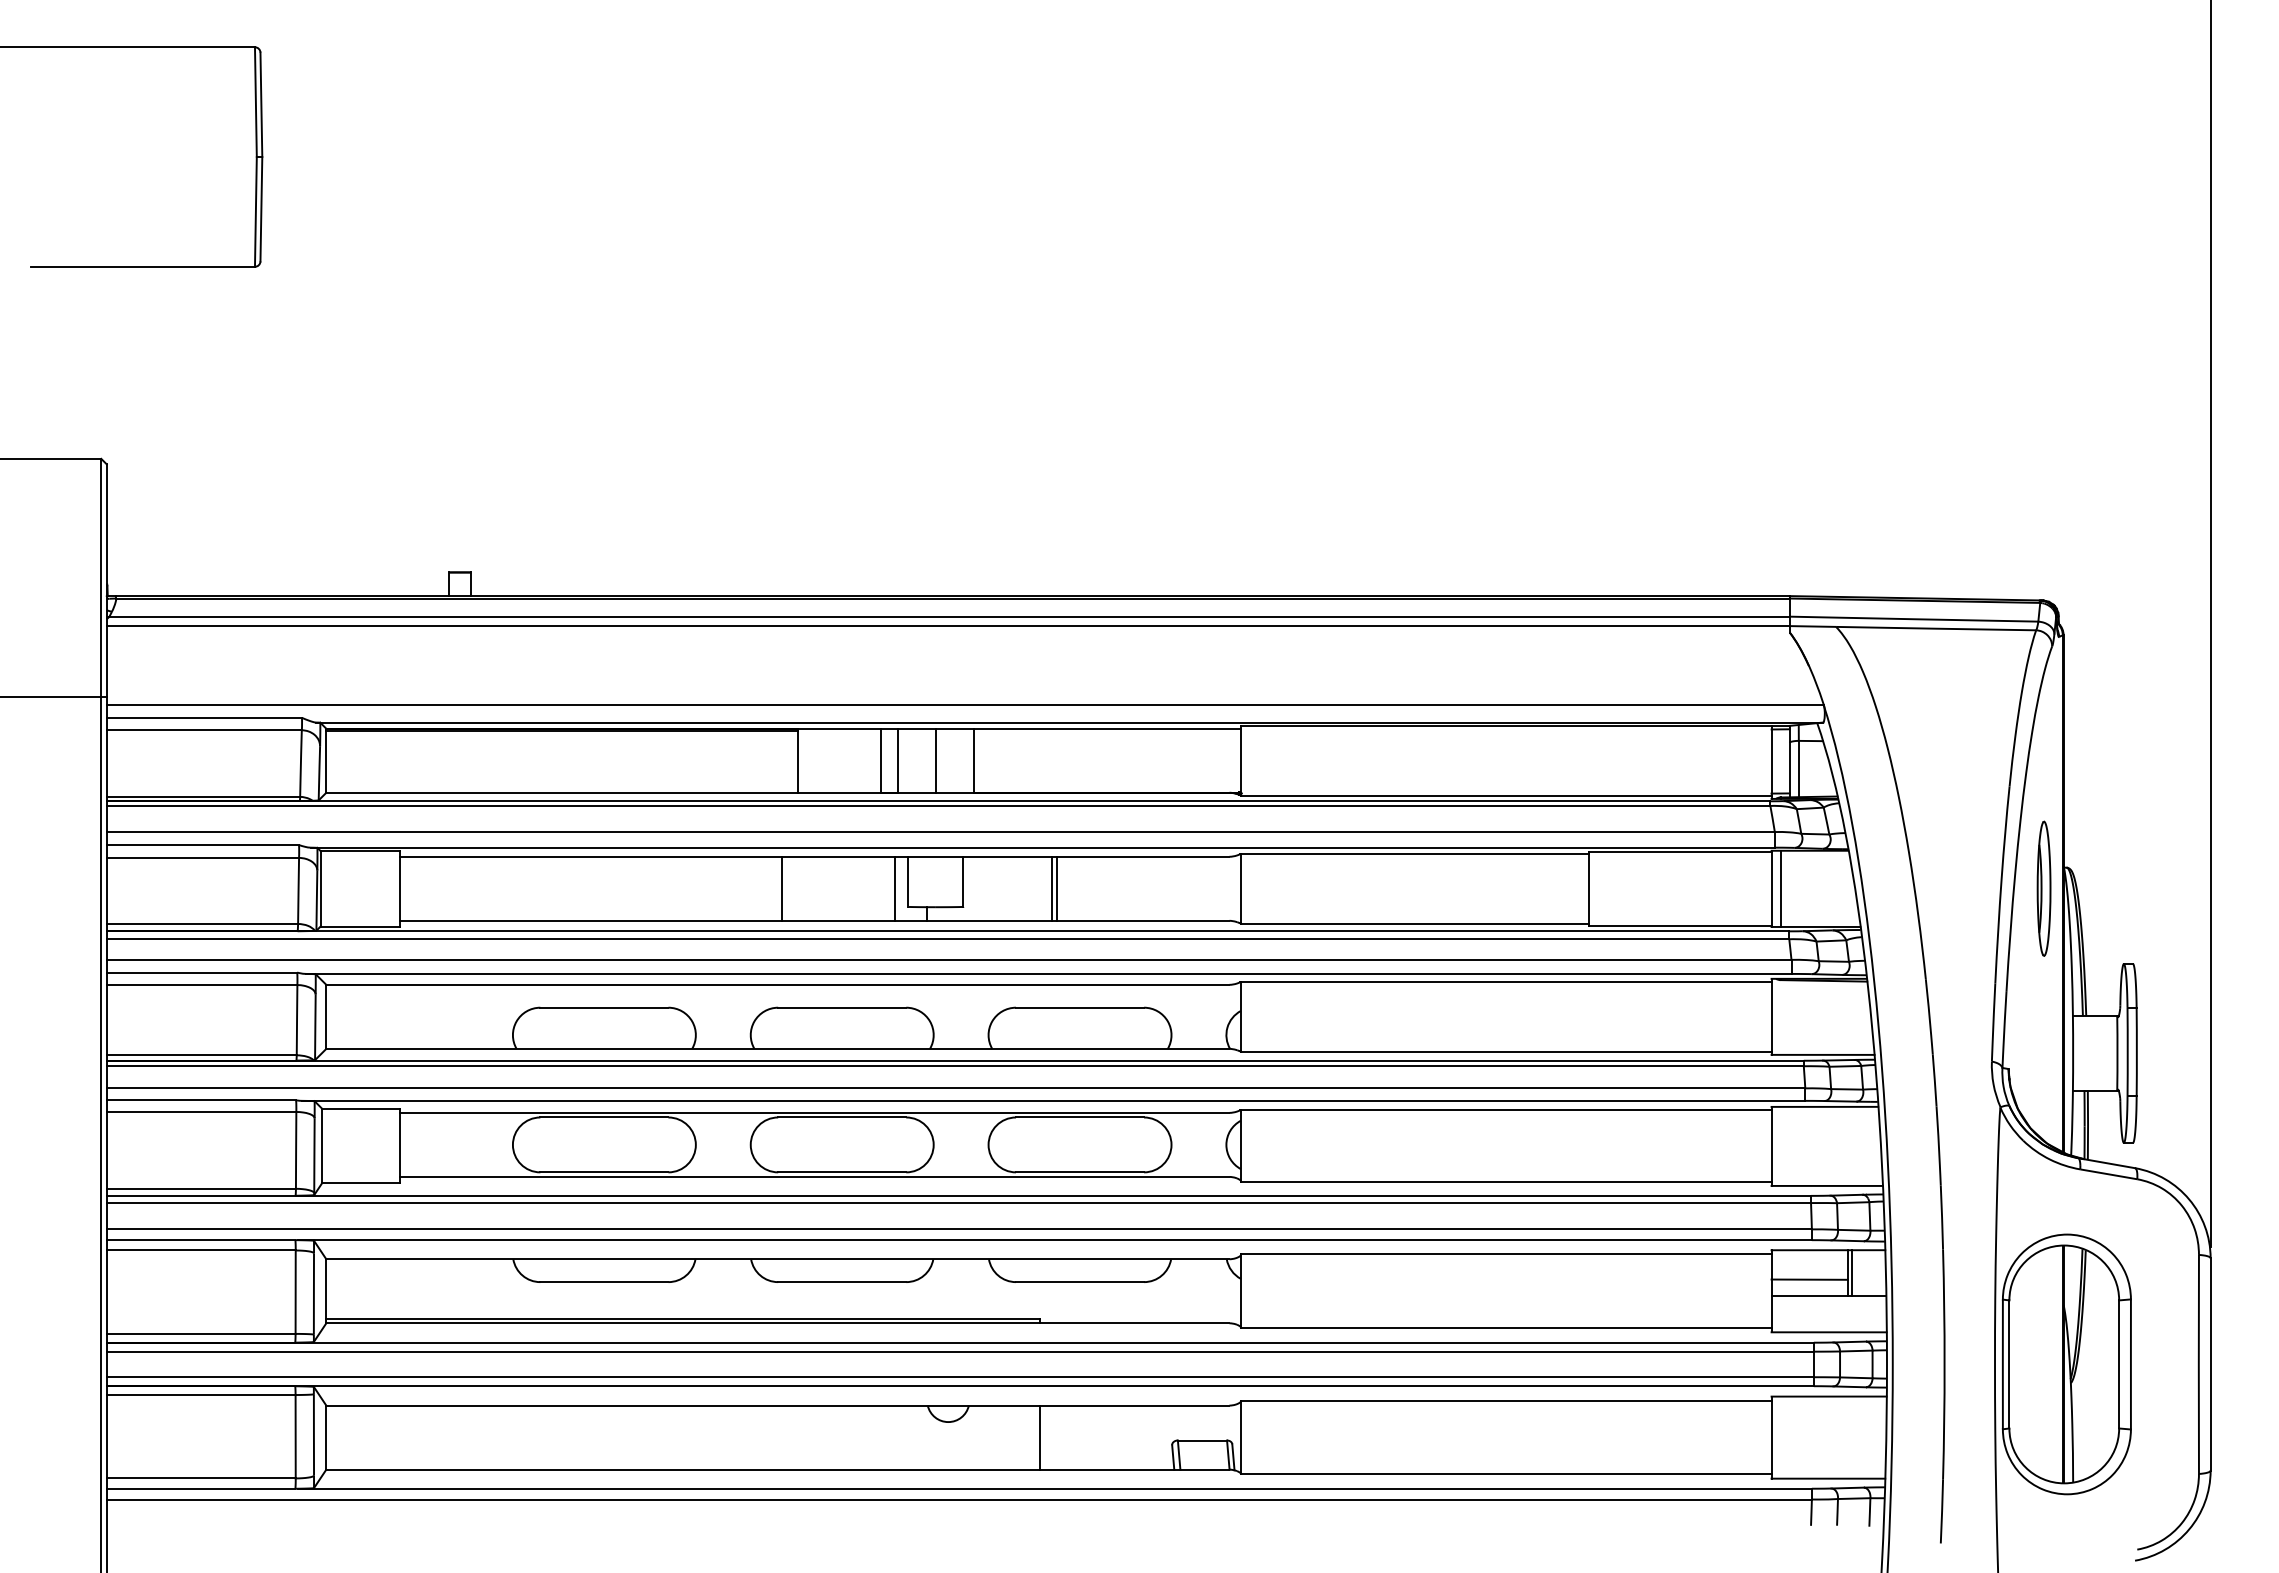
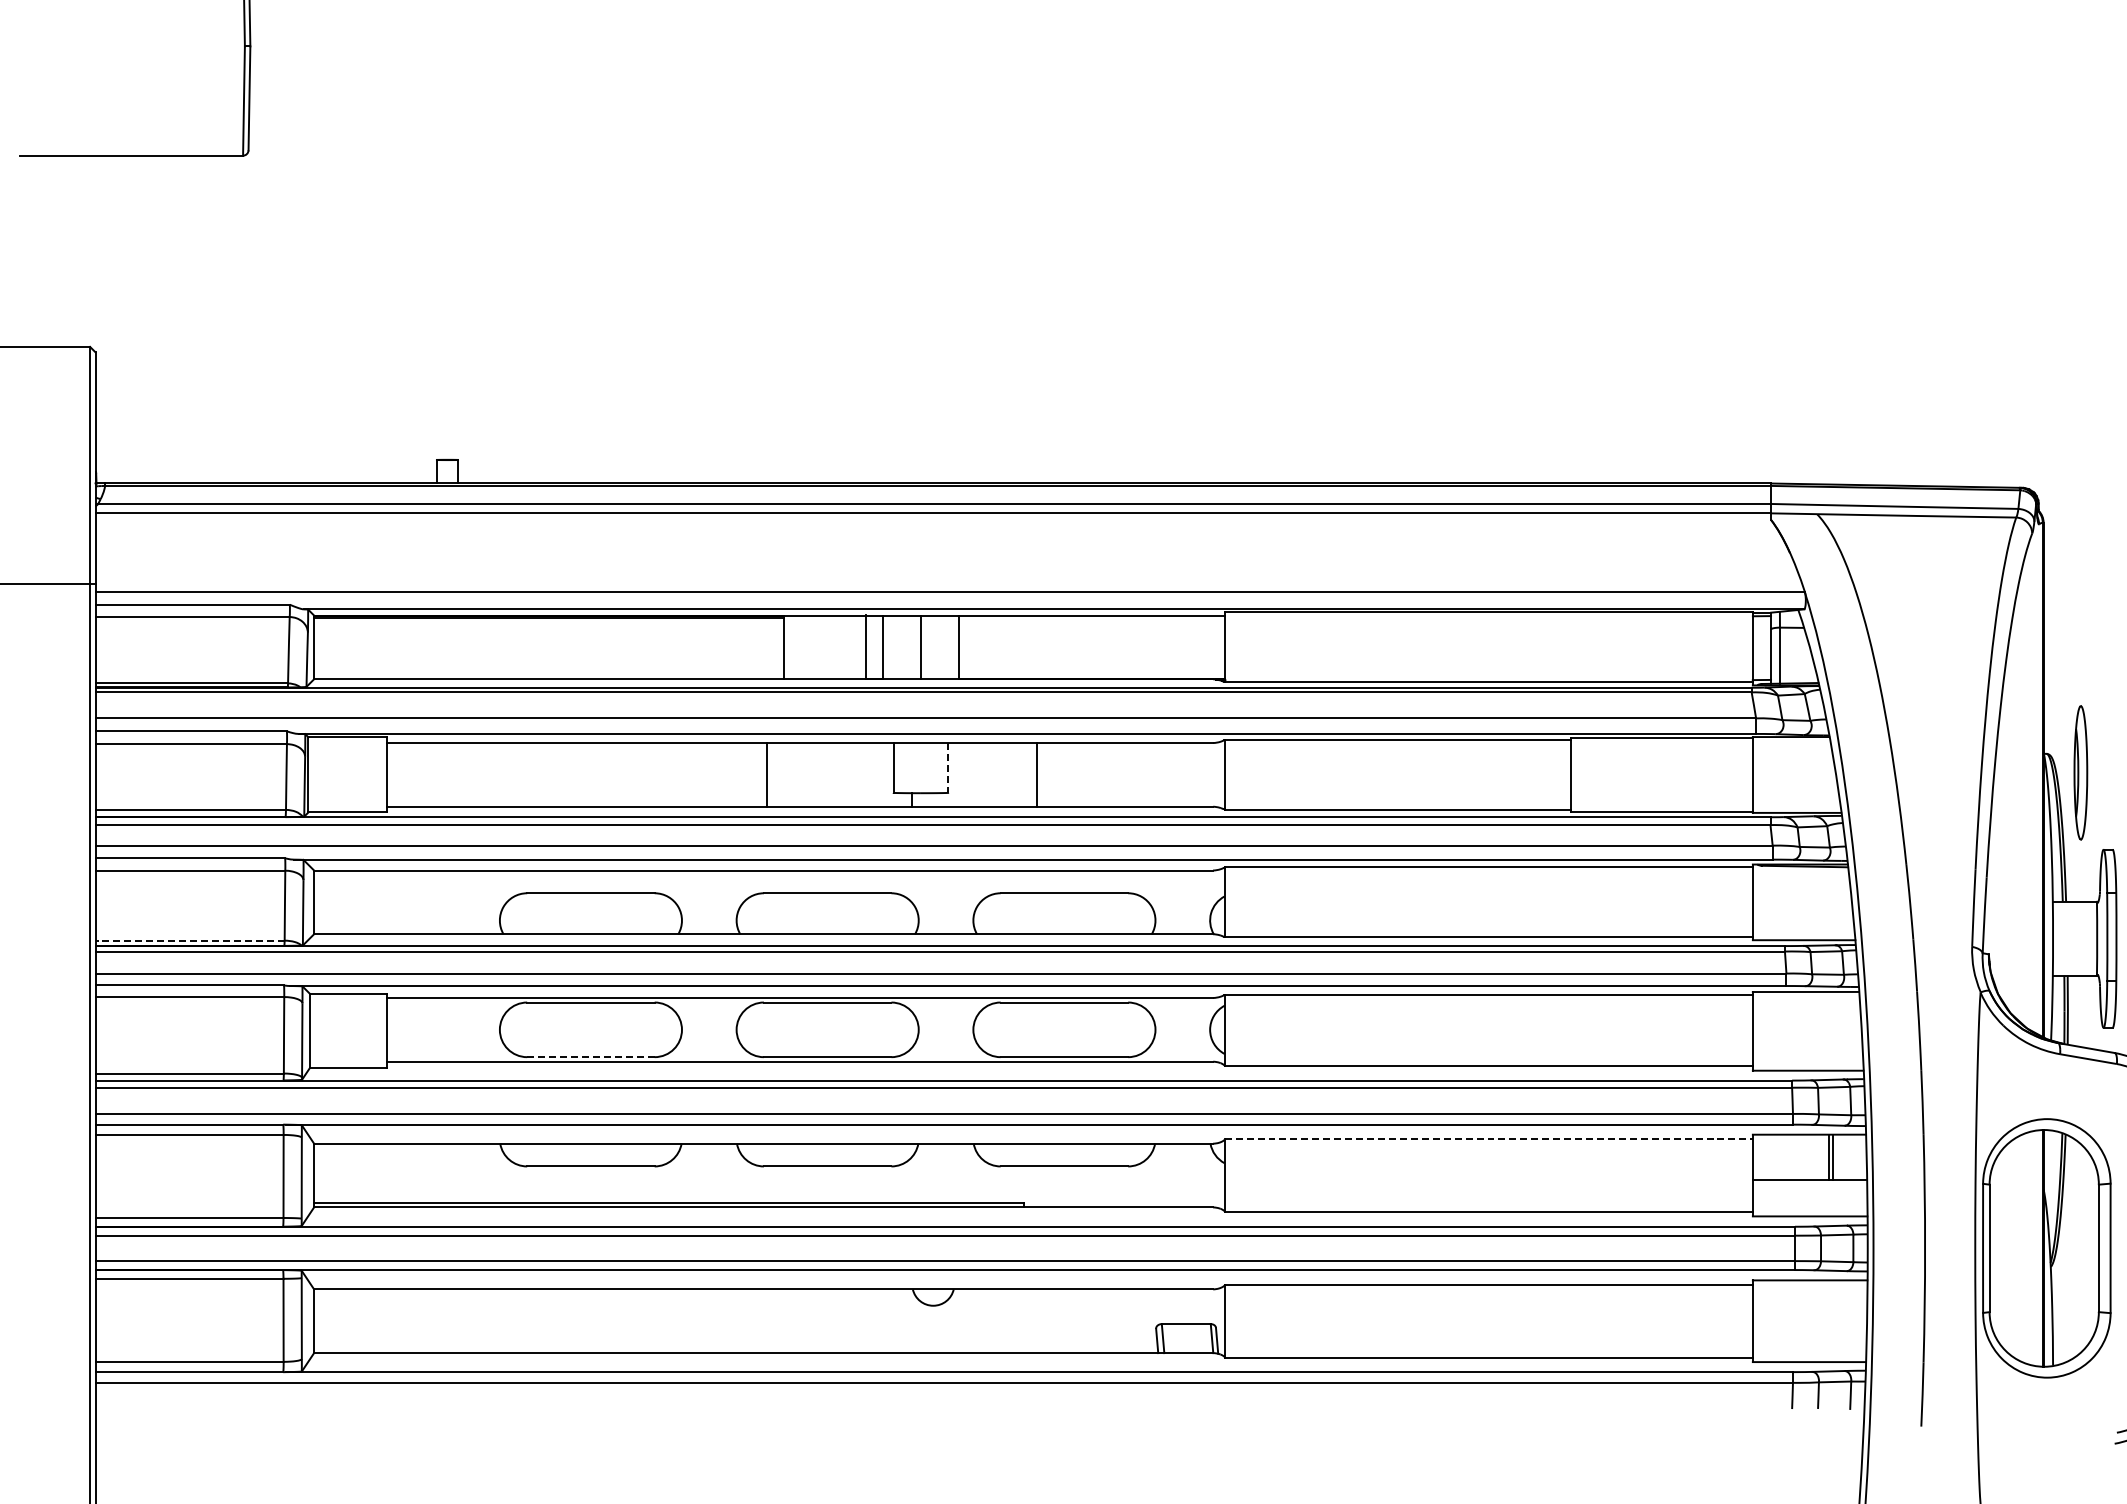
line: (963, 882) -> (948, 768), solid -> dashed
line: (895, 888) -> (880, 774), removed
line: (1057, 888) -> (1041, 774), removed
line: (1780, 888) -> (1761, 774), removed
part: (2043, 888) -> (2080, 772), moved
line: (201, 1055) -> (189, 940), solid -> dashed
line: (604, 1172) -> (591, 1057), solid -> dashed
line: (1506, 1254) -> (1488, 1138), solid -> dashed
line: (1809, 1279) -> (1790, 1163), removed
line: (1039, 1437) -> (1024, 1321), removed

